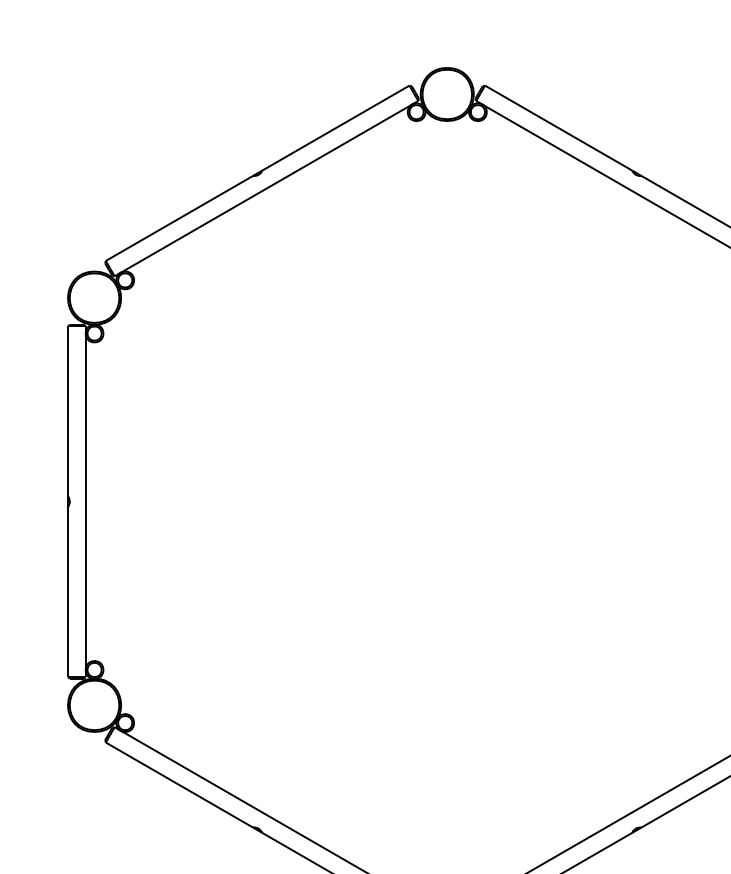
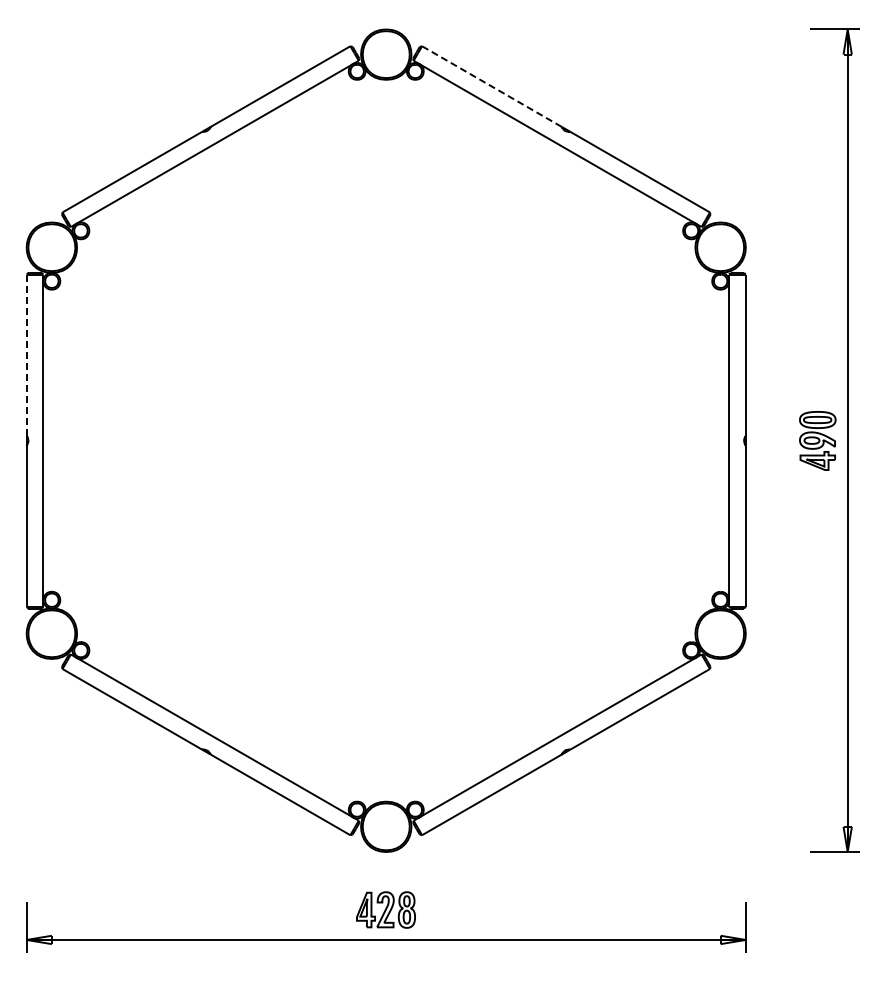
line: (558, 128) -> (491, 86), solid -> dashed
line: (67, 411) -> (26, 355), solid -> dashed

